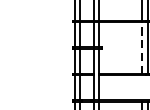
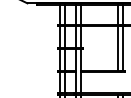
line: (141, 47) -> (117, 47), dashed -> solid

